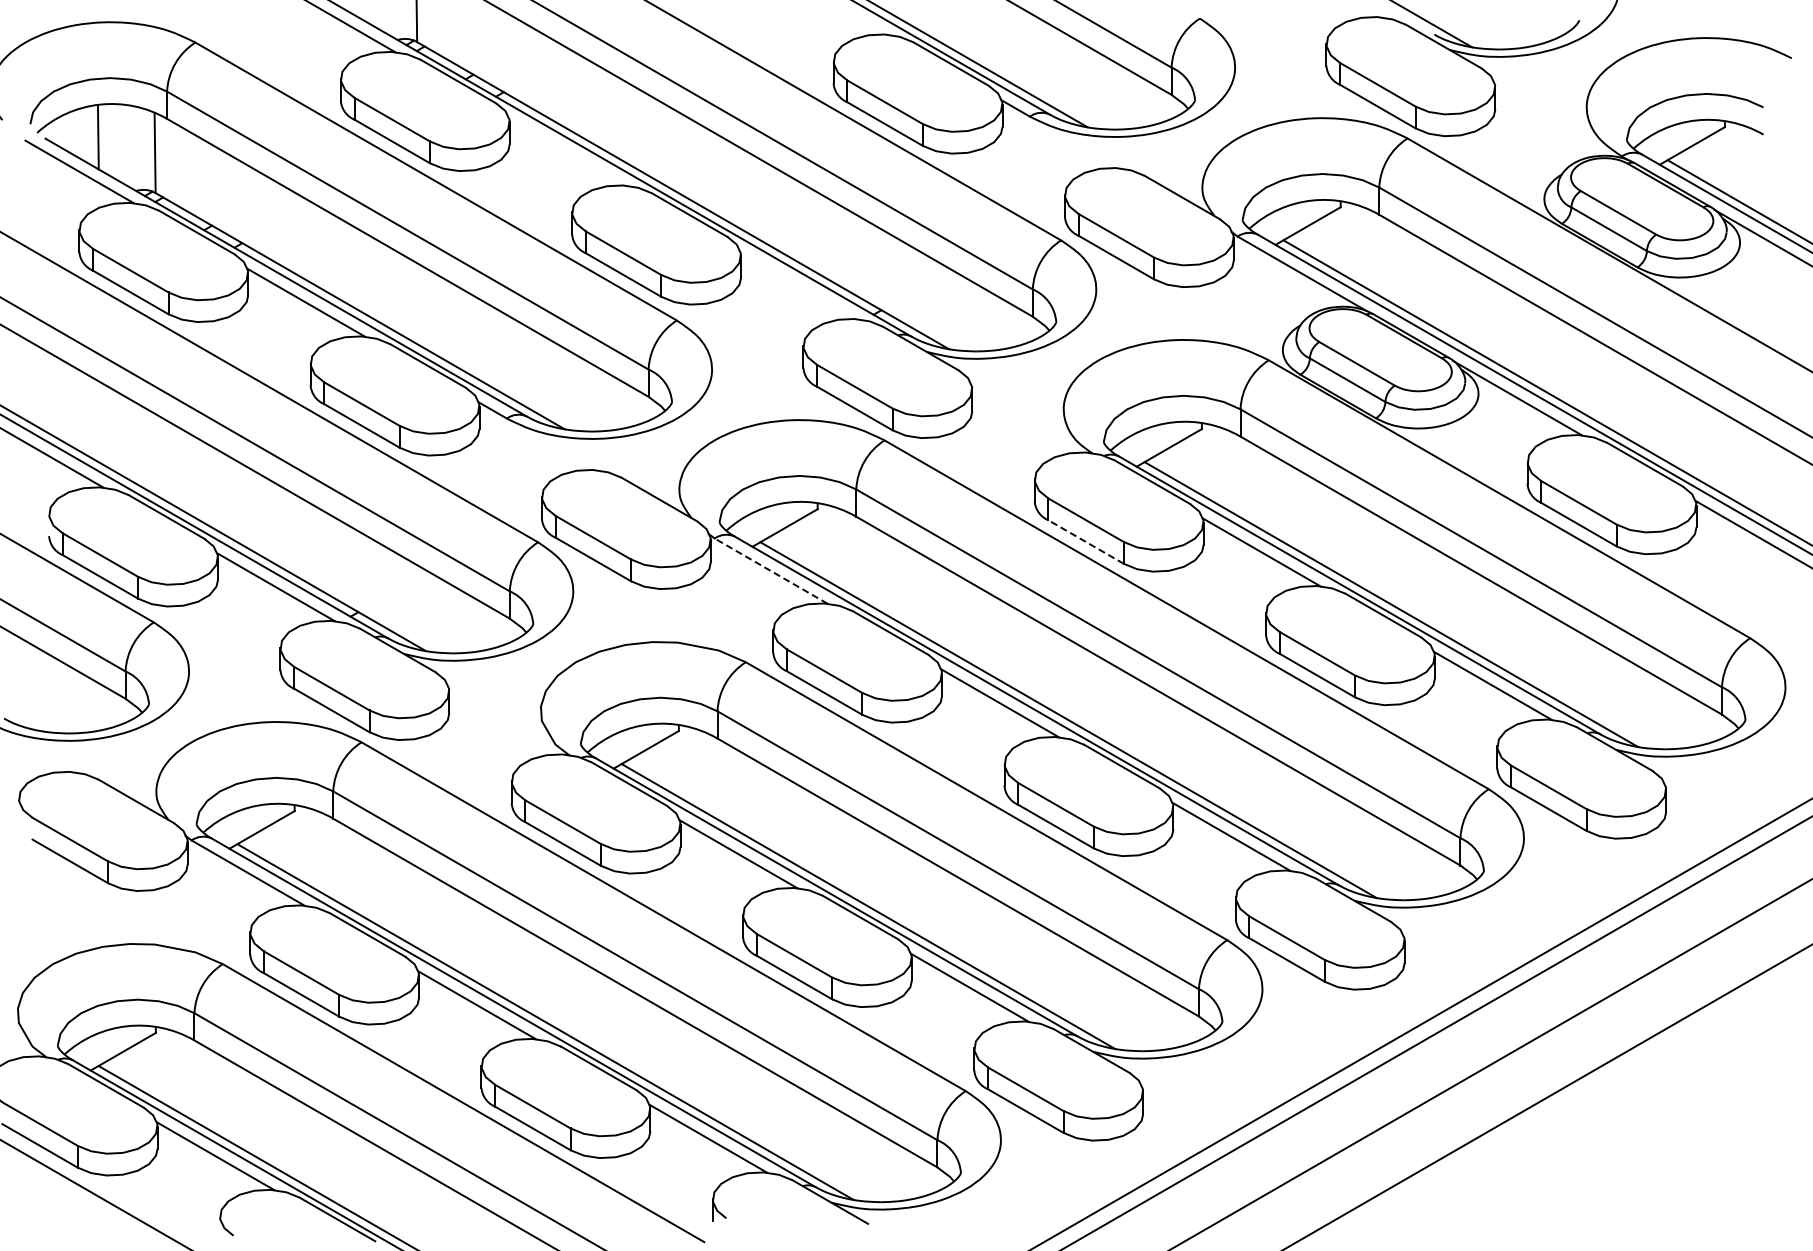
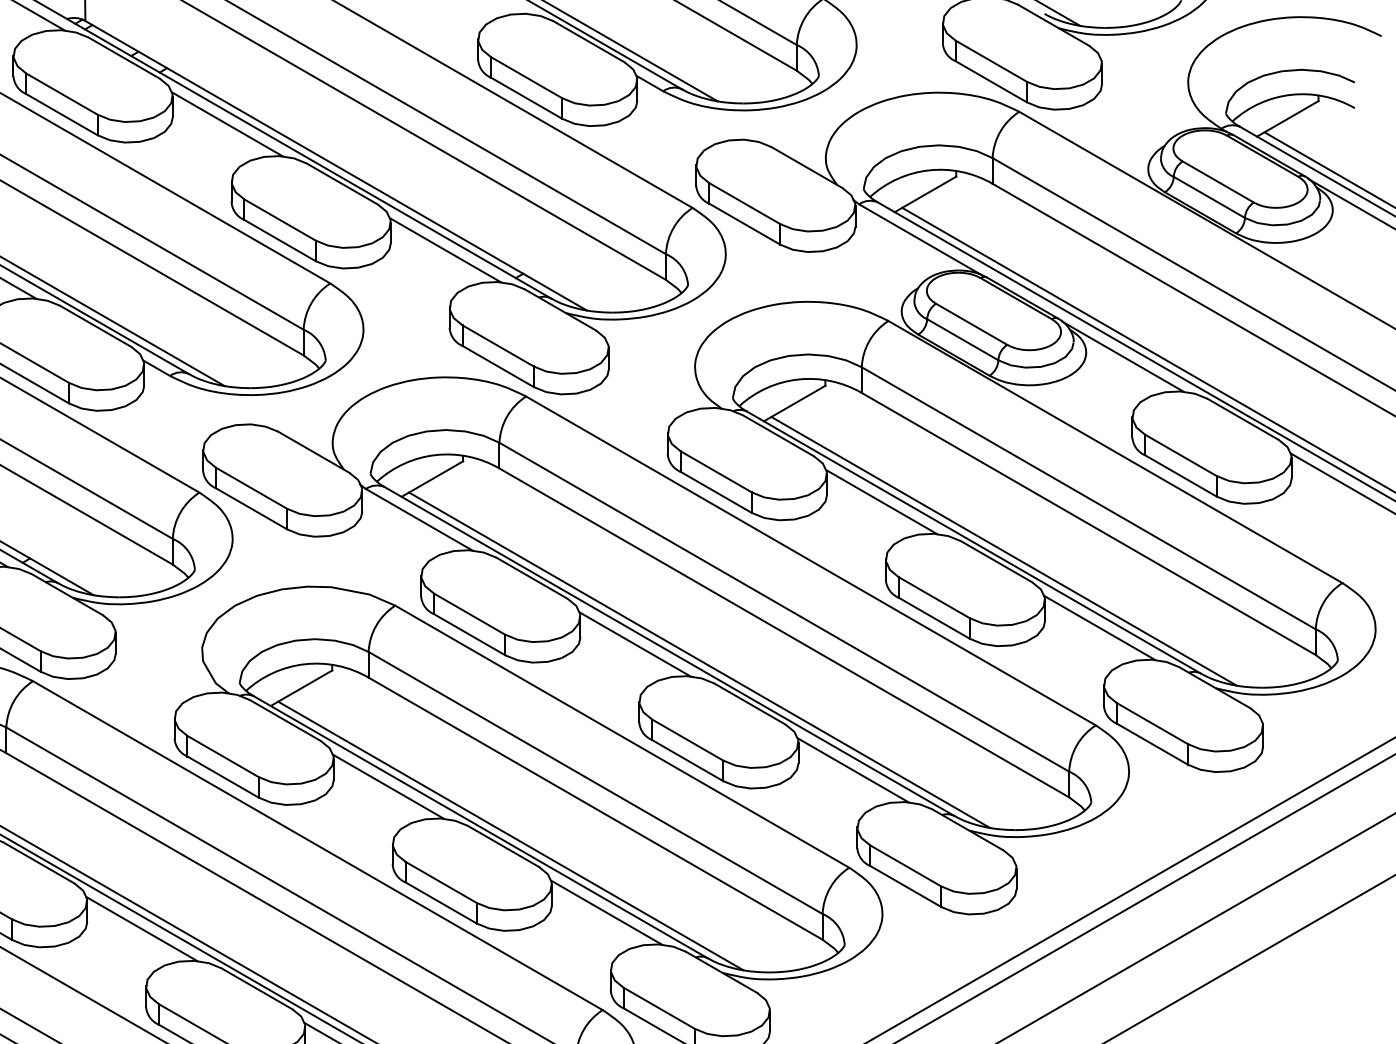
line: (567, 151) -> (227, 124), added
line: (798, 285) -> (445, 250), added
line: (1086, 542) -> (716, 492), dashed -> solid
line: (770, 570) -> (418, 519), dashed -> solid

